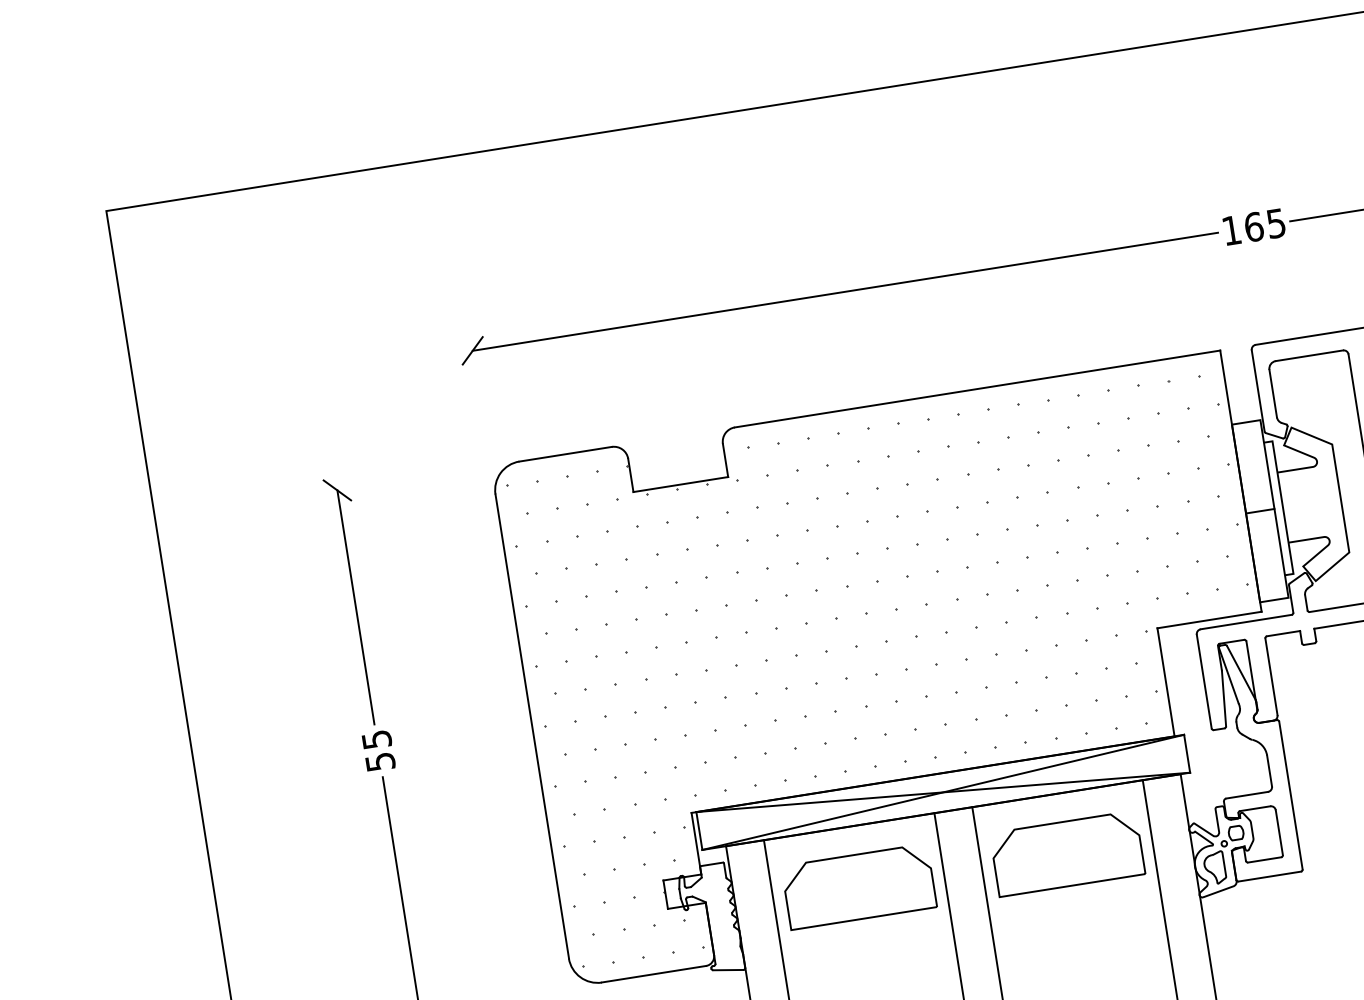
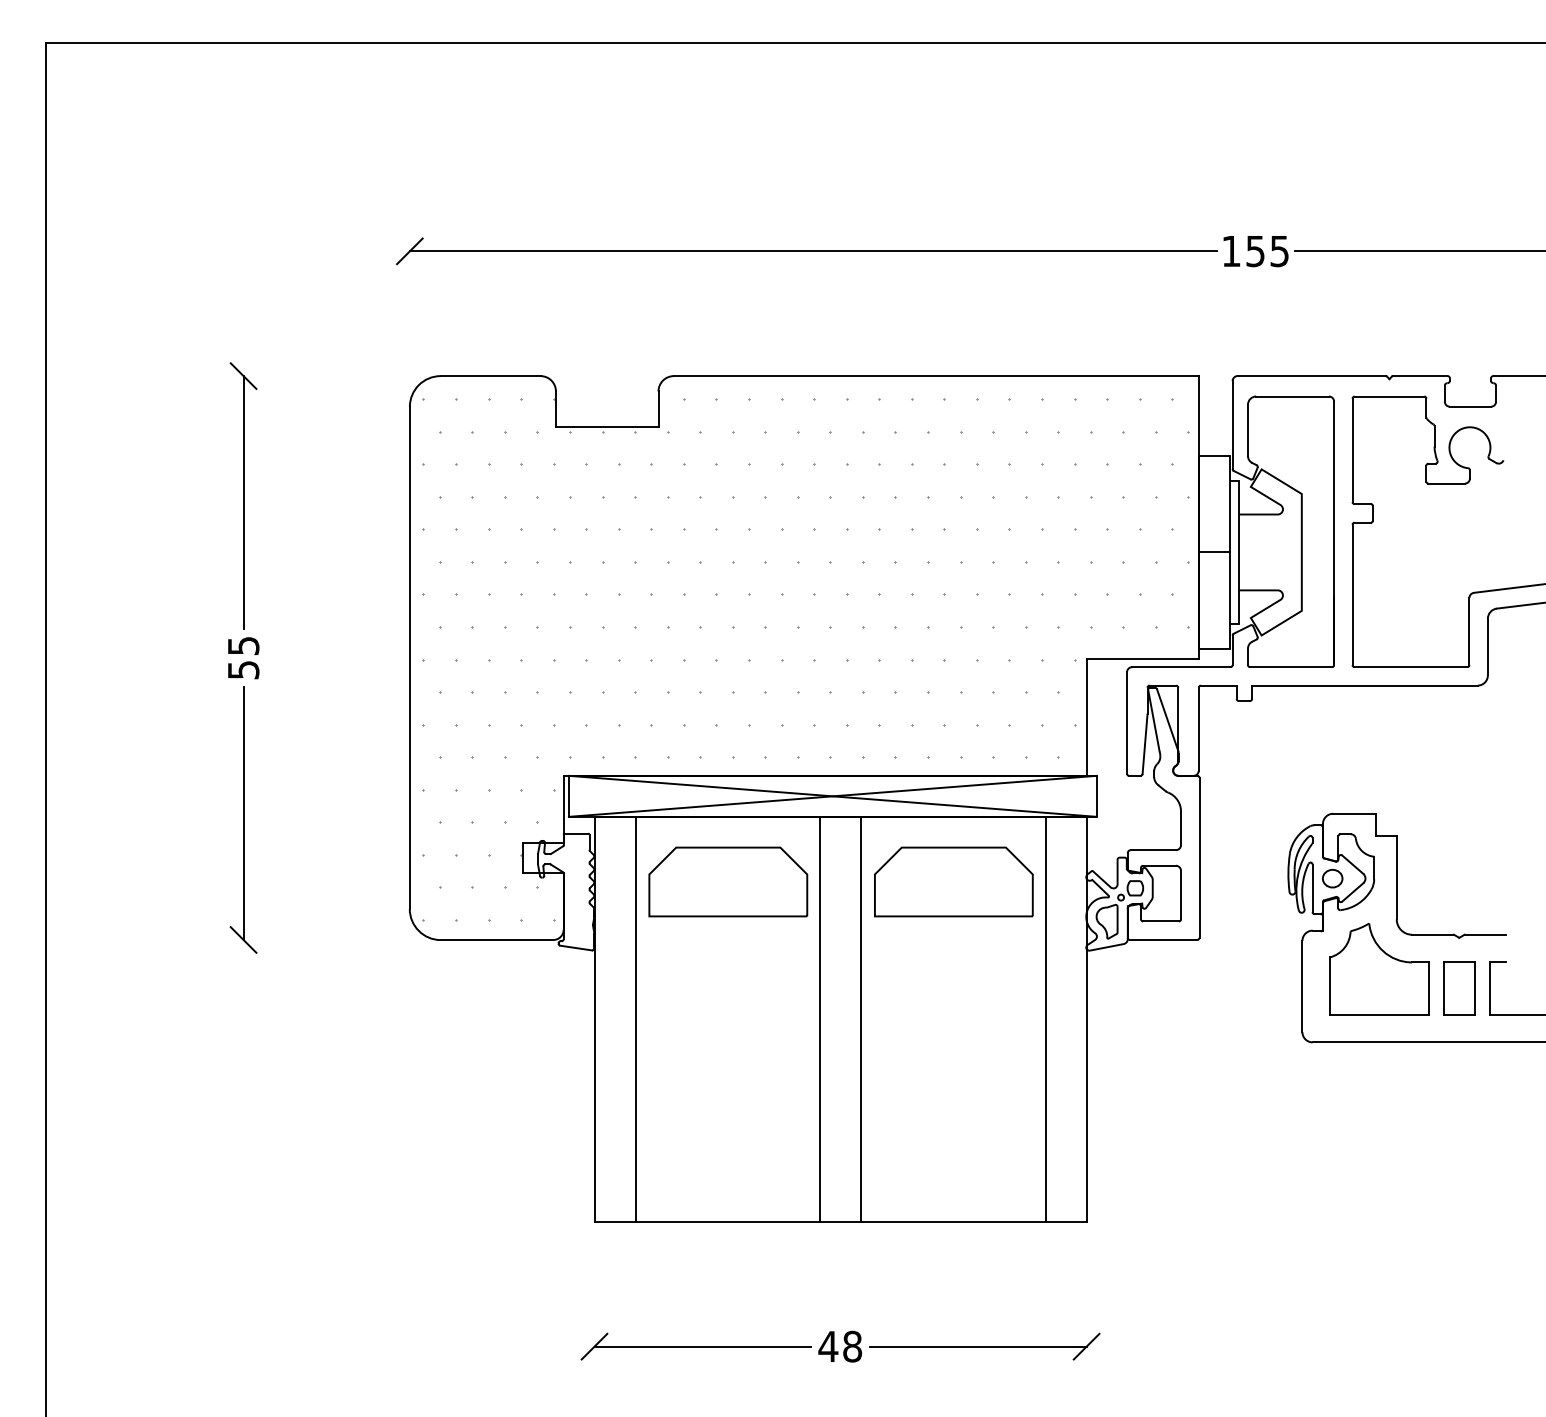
text: (1253, 227) -> (1255, 251), 165 -> 155
hatch: (897, 669) -> (805, 659), removed

